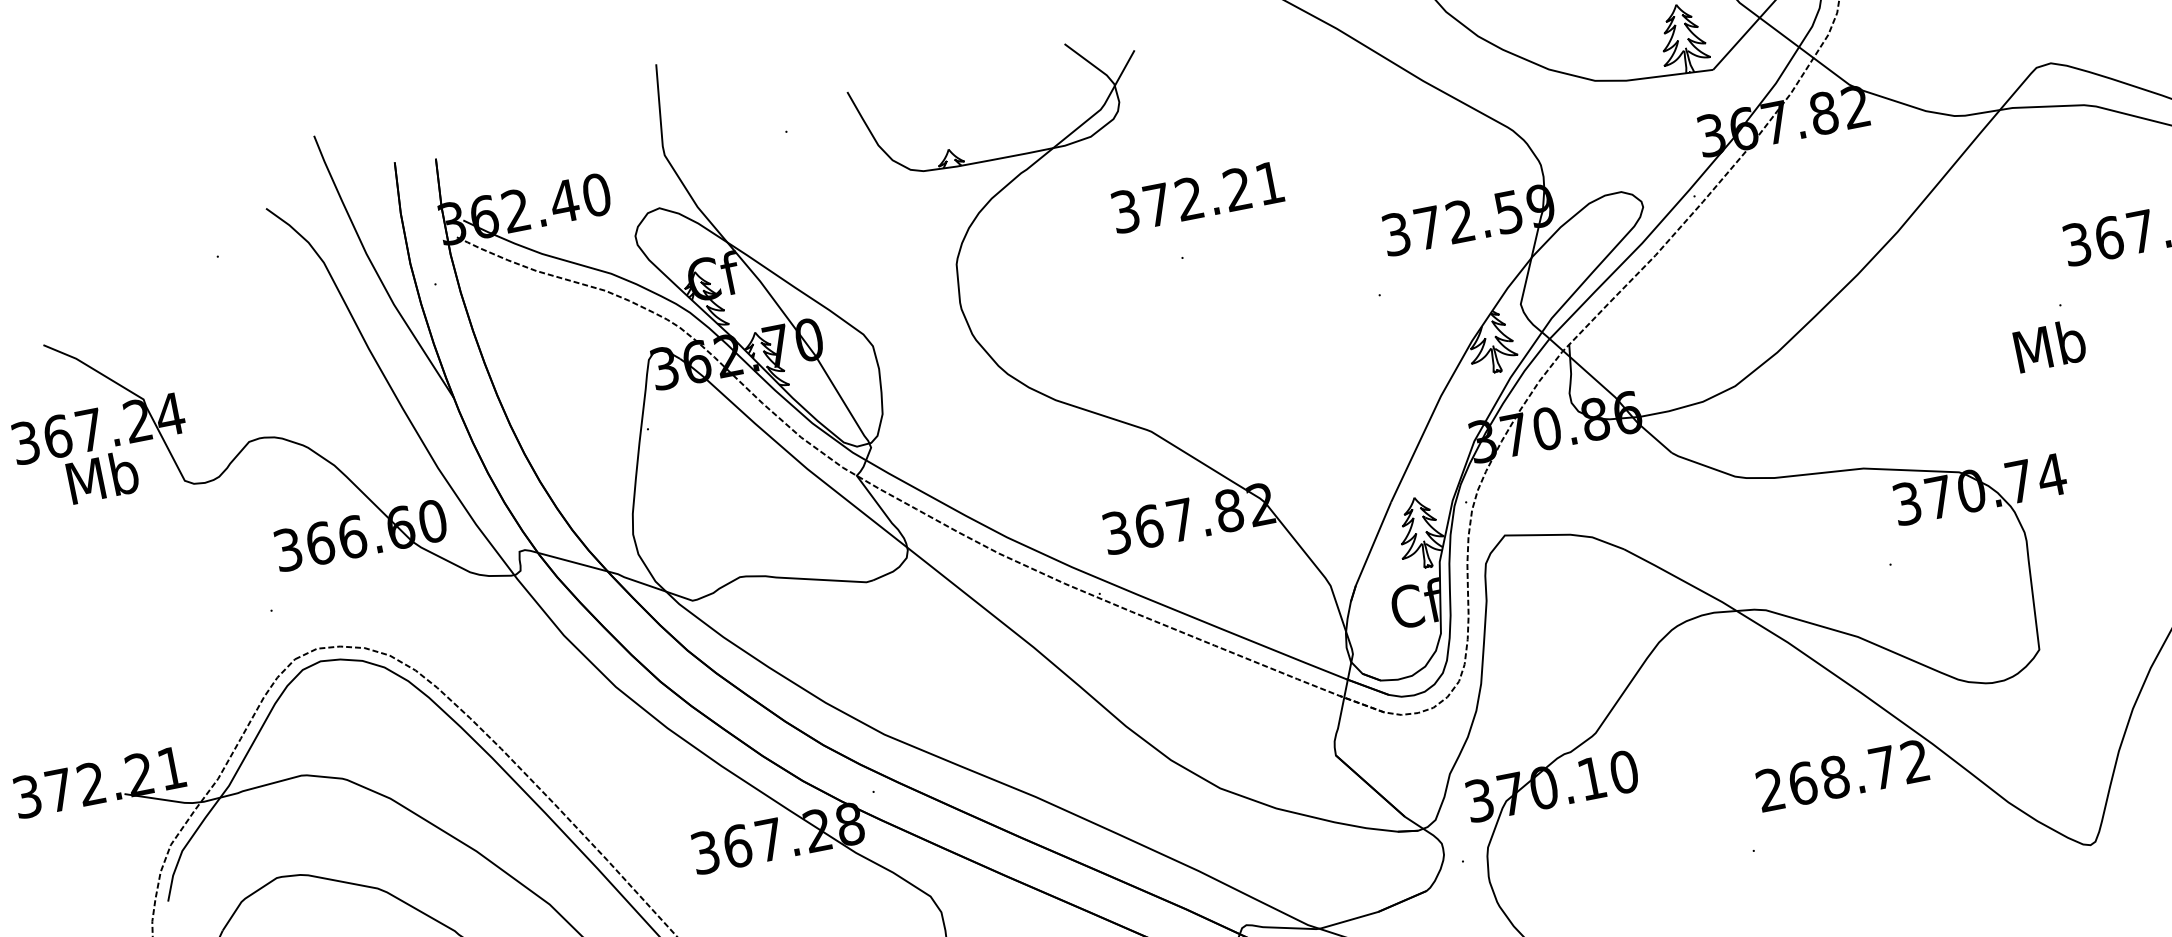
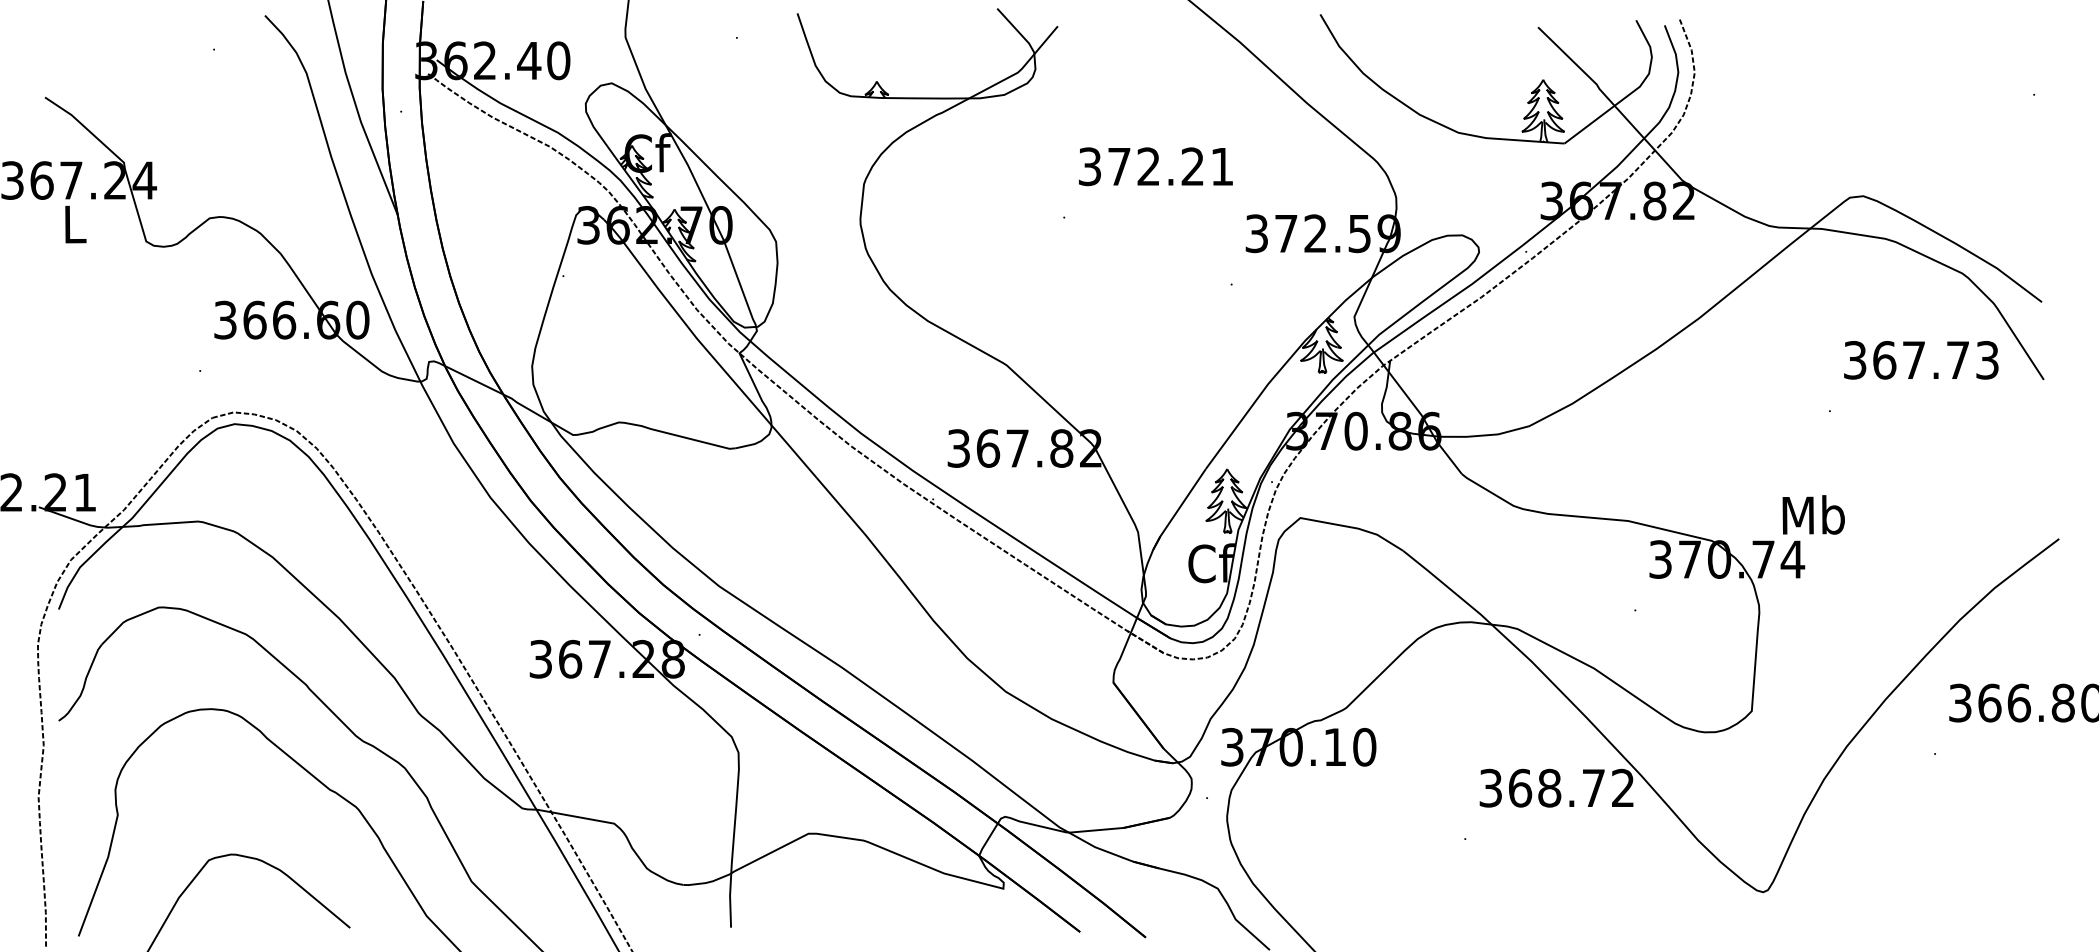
text: (1196, 197) -> (1155, 166), moved
text: (2049, 345) -> (1813, 514), moved
text: (102, 476) -> (74, 223), Mb -> L
text: (1770, 790) -> (1490, 788), 268.72 -> 368.72

